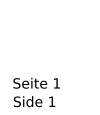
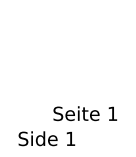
text: (36, 82) -> (85, 112), moved

